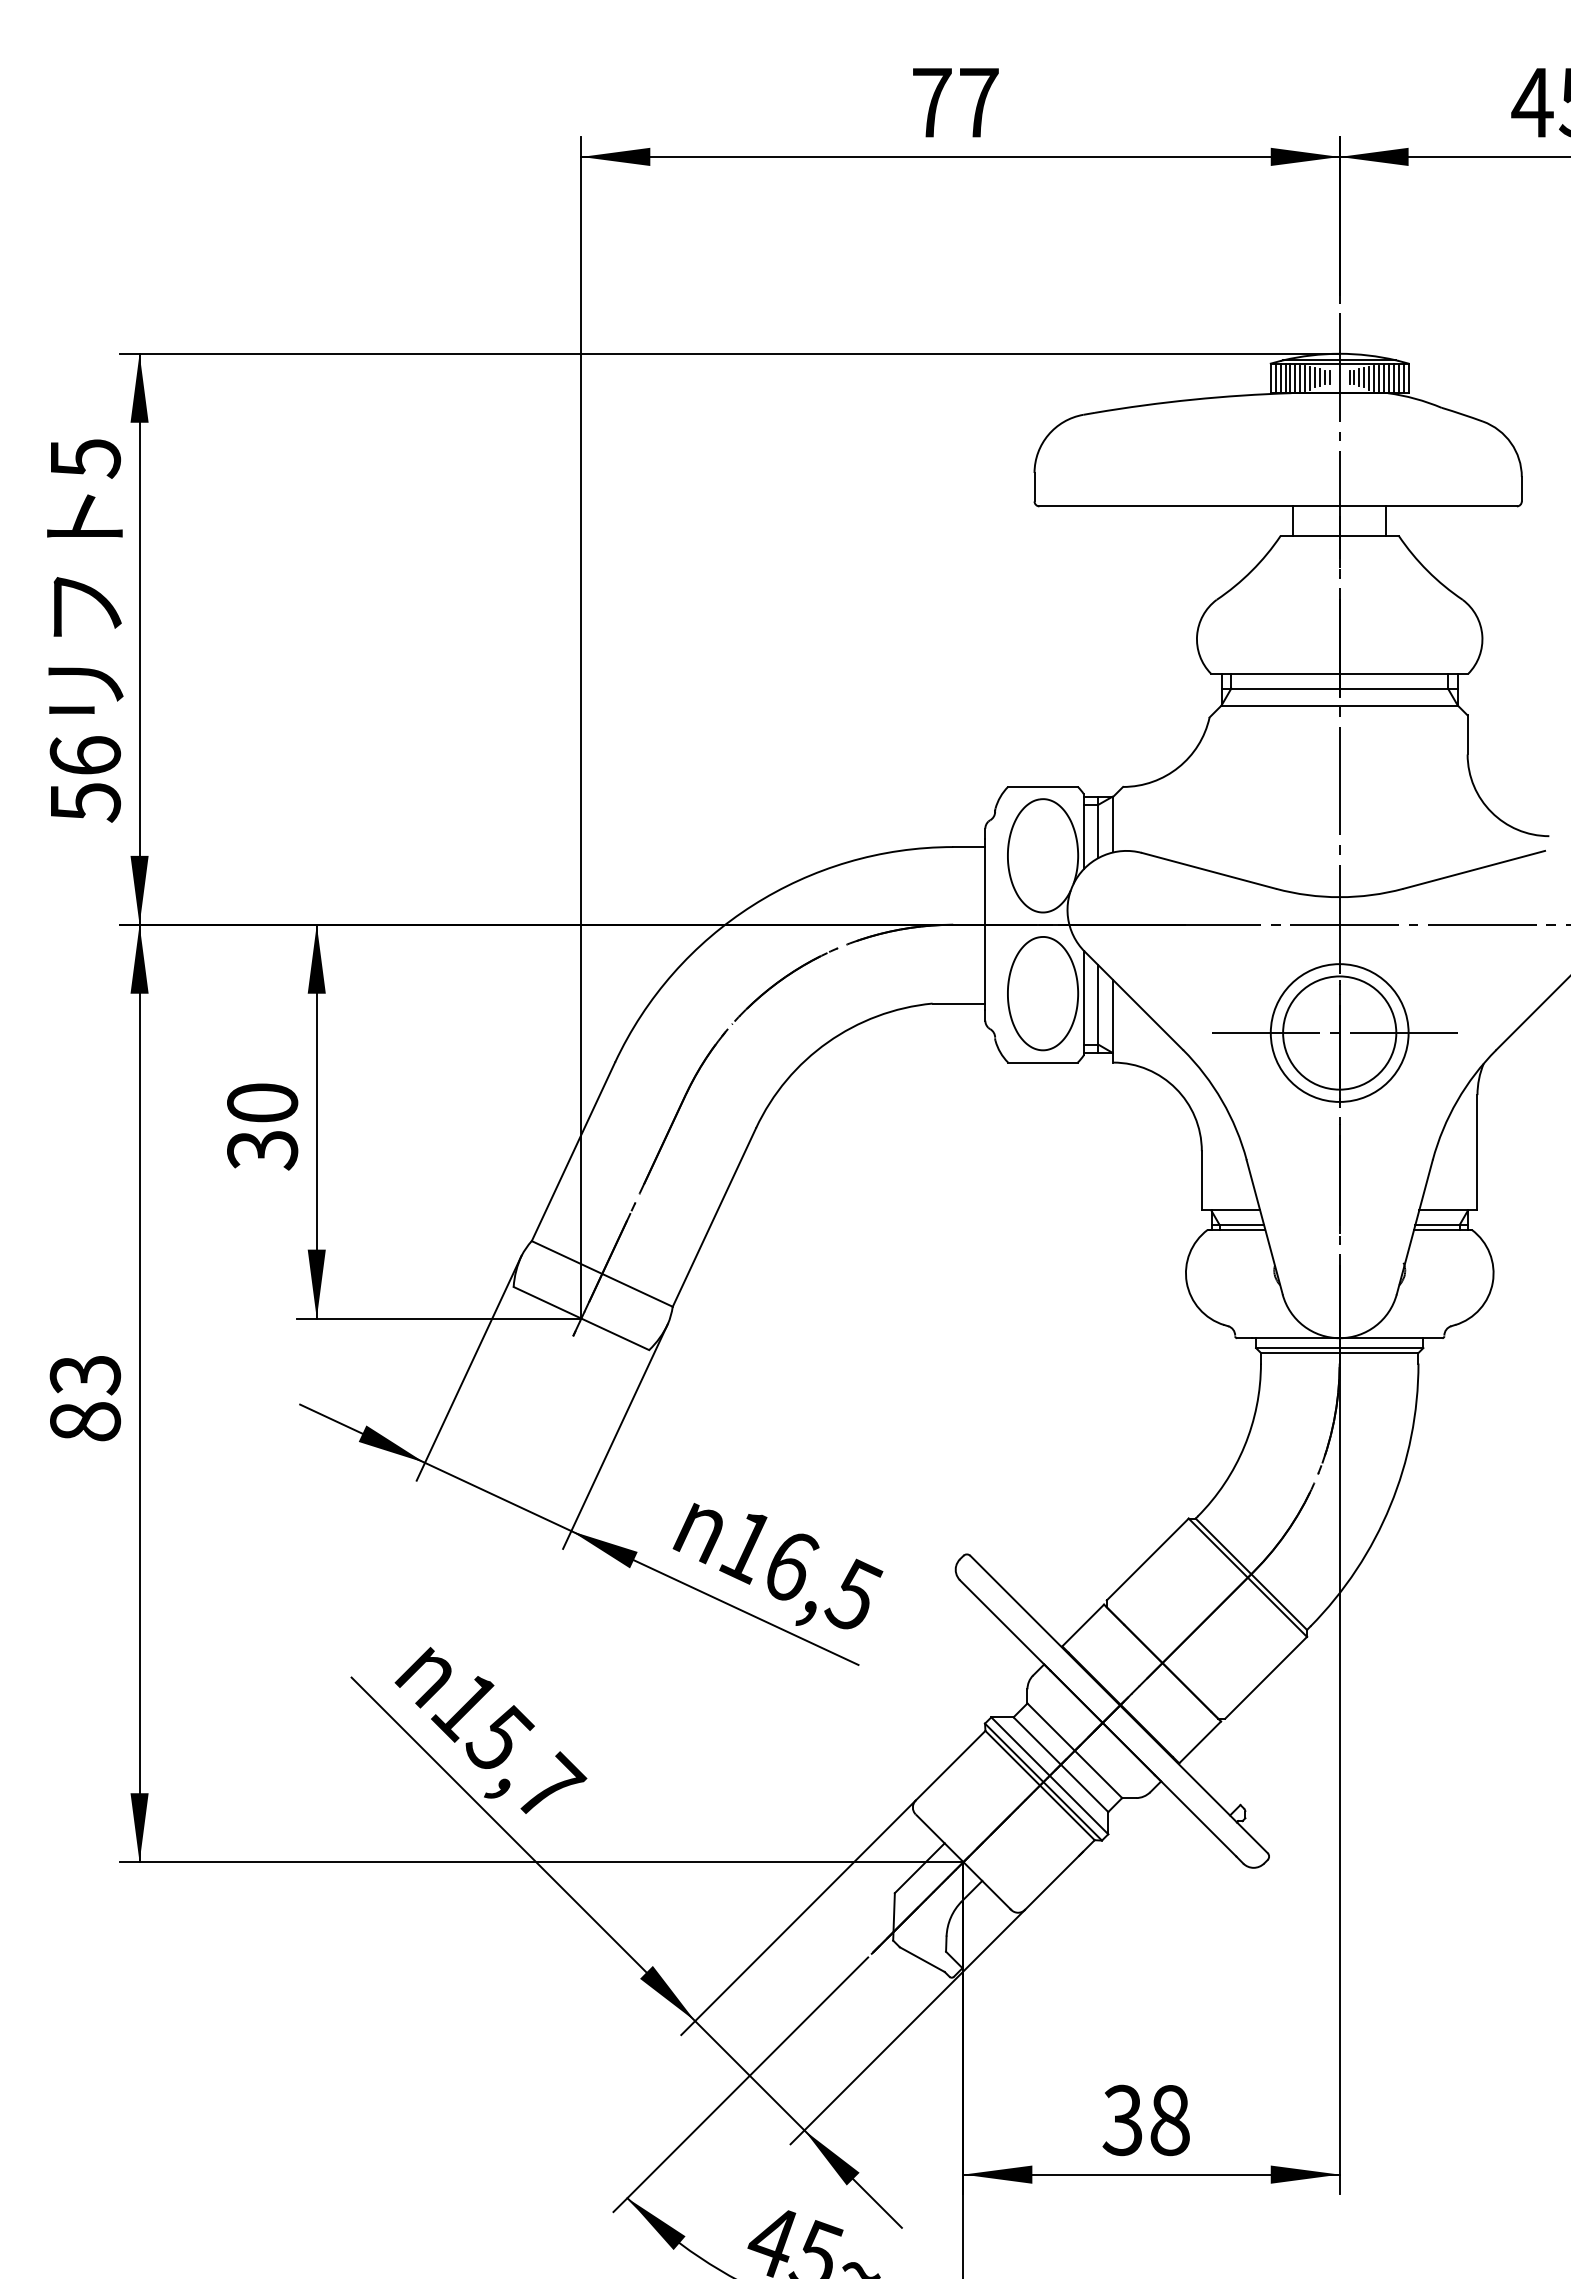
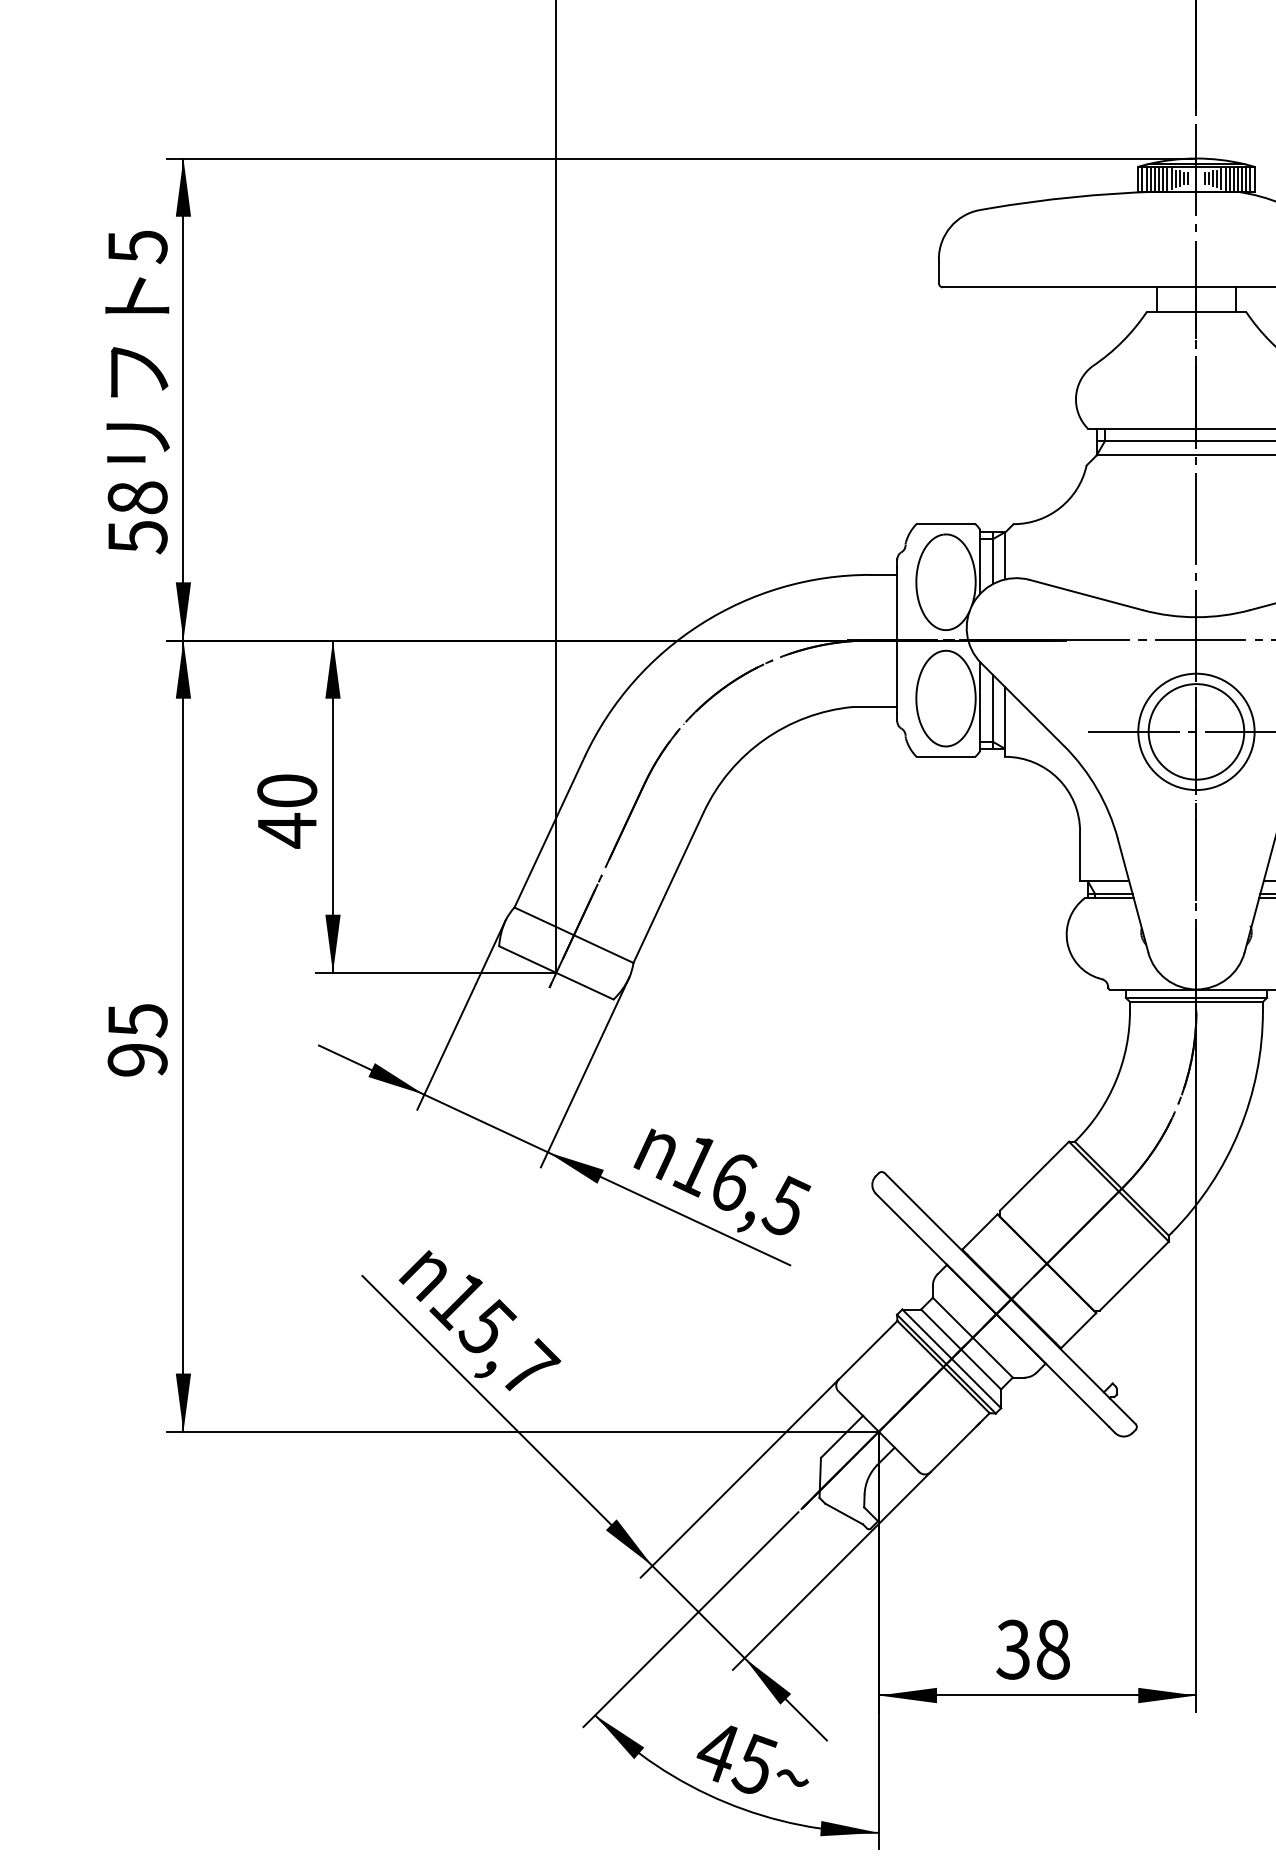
text: (85, 755) -> (137, 497), 56 -> 58
text: (262, 1150) -> (287, 831), 30 -> 40
text: (85, 1398) -> (137, 1040), 83 -> 95

